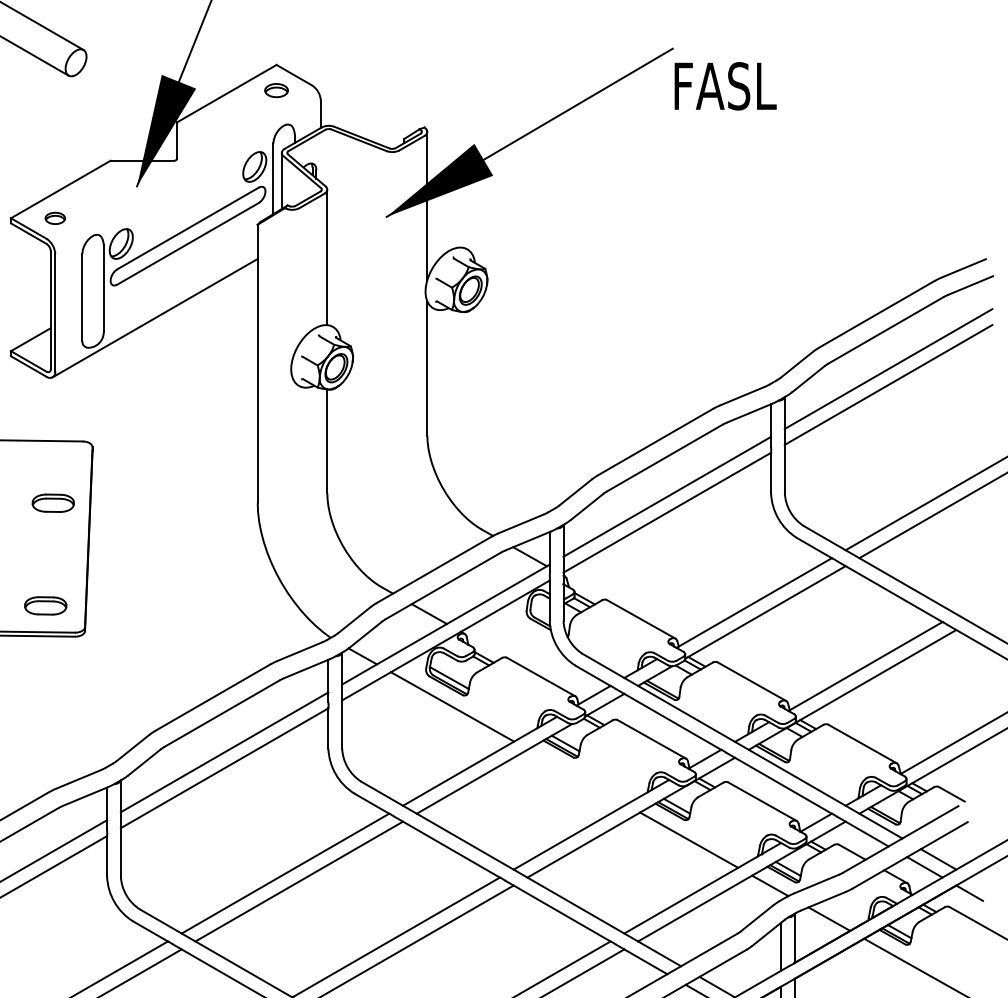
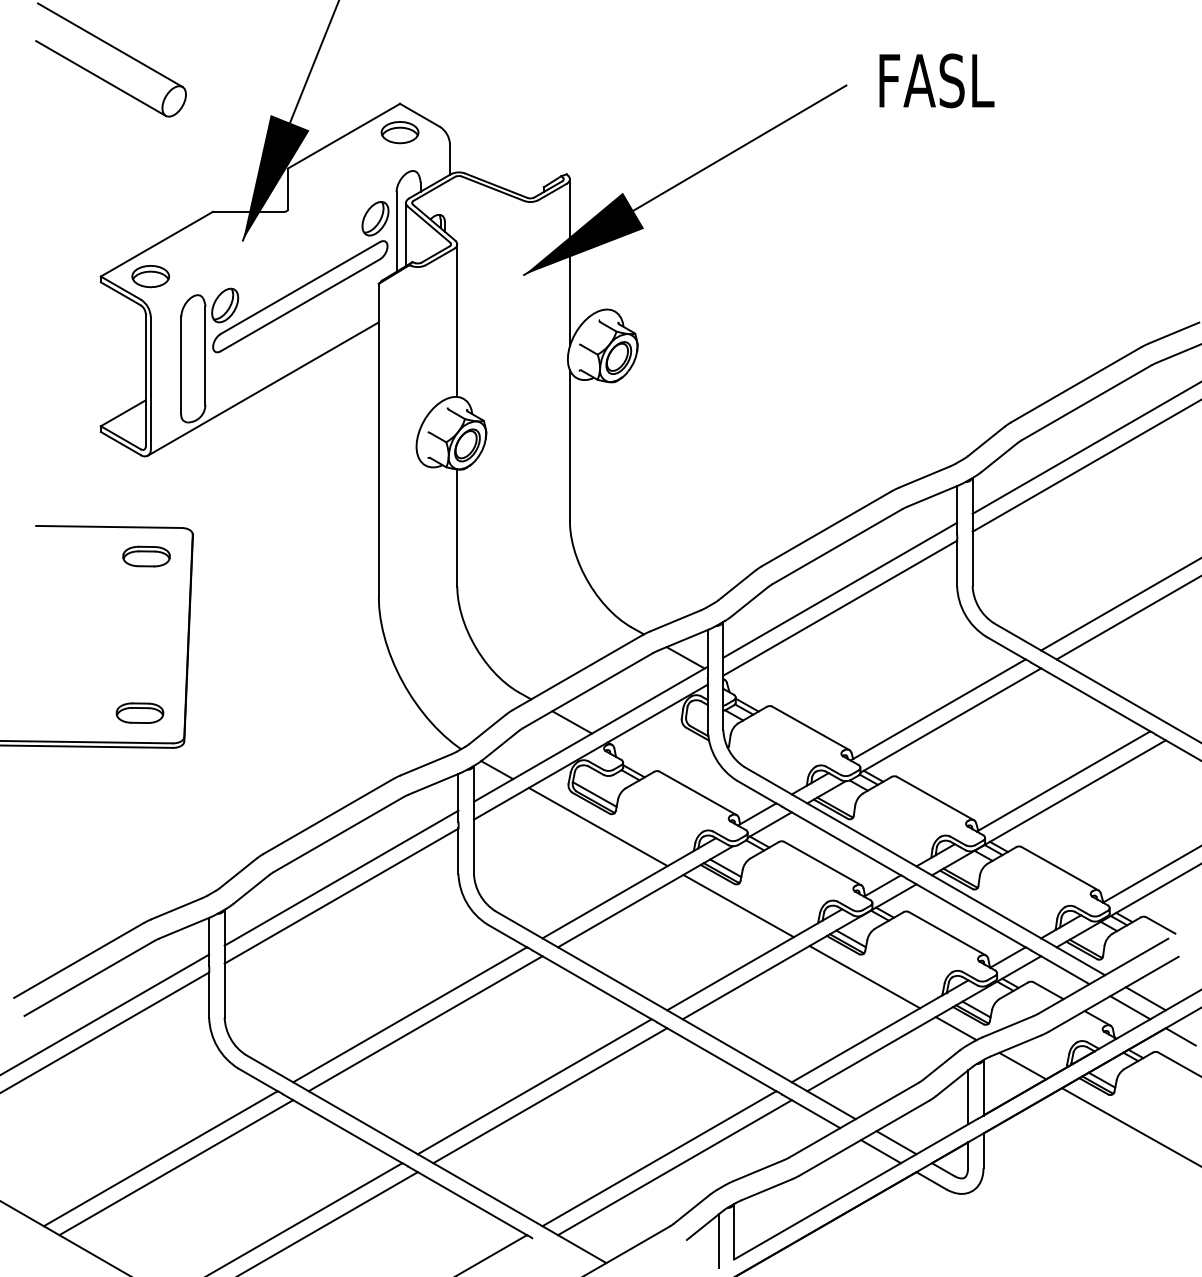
text: (725, 85) -> (936, 80), moved
part: (276, 90) -> (399, 132), size x1.43
part: (55, 218) -> (150, 276), size x1.67
part: (53, 503) -> (146, 556), moved
line: (577, 776) -> (738, 905), added

